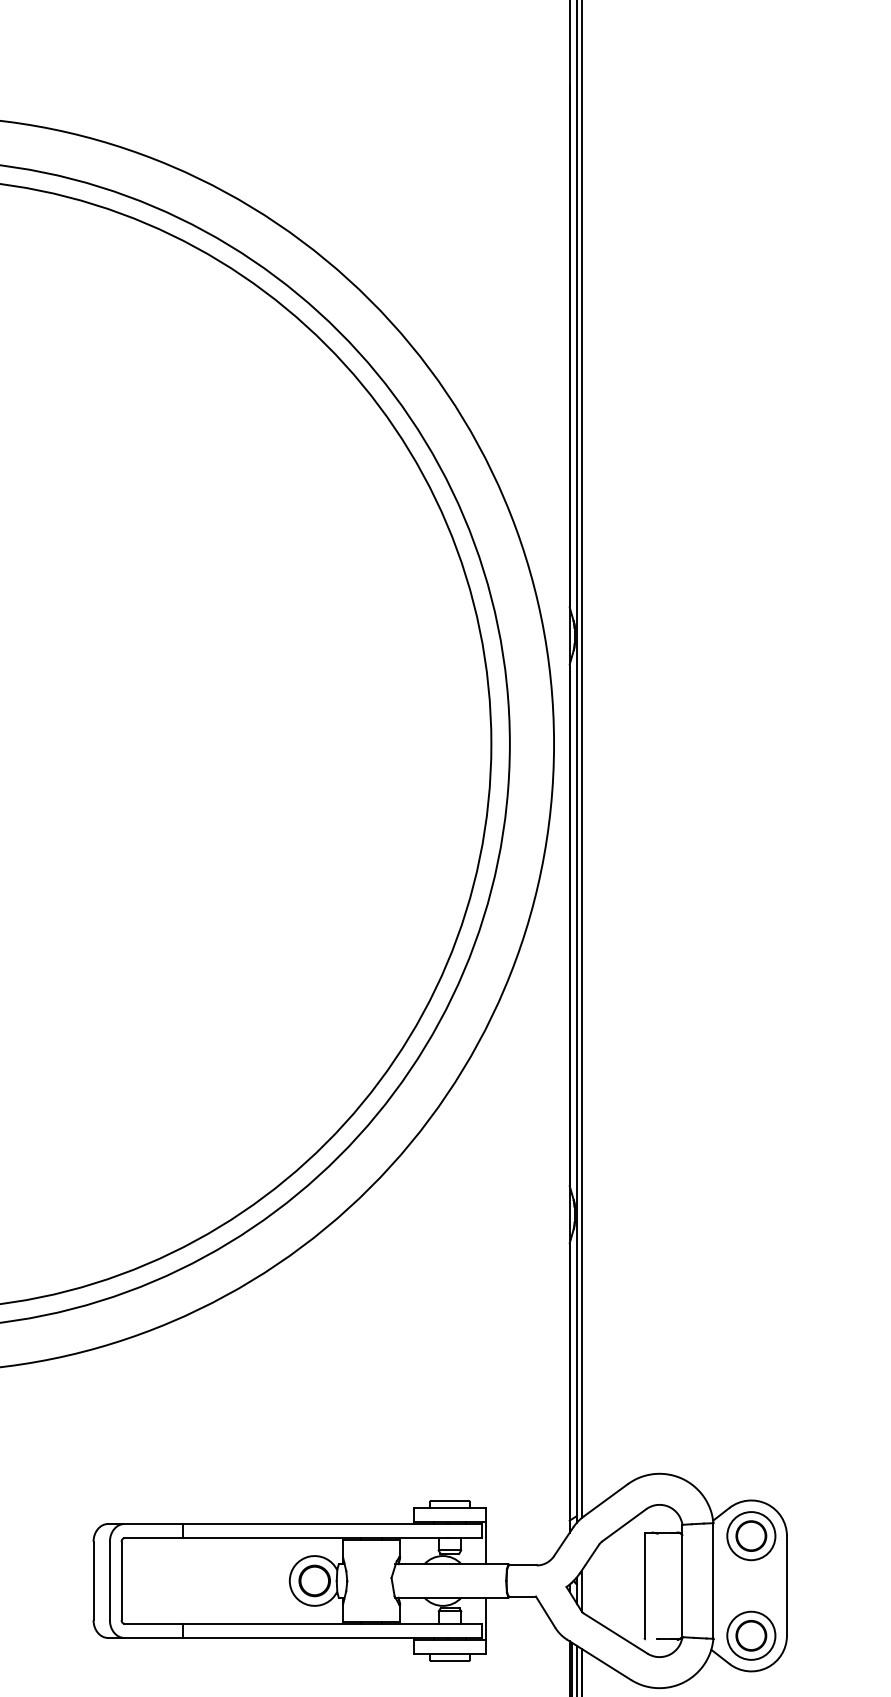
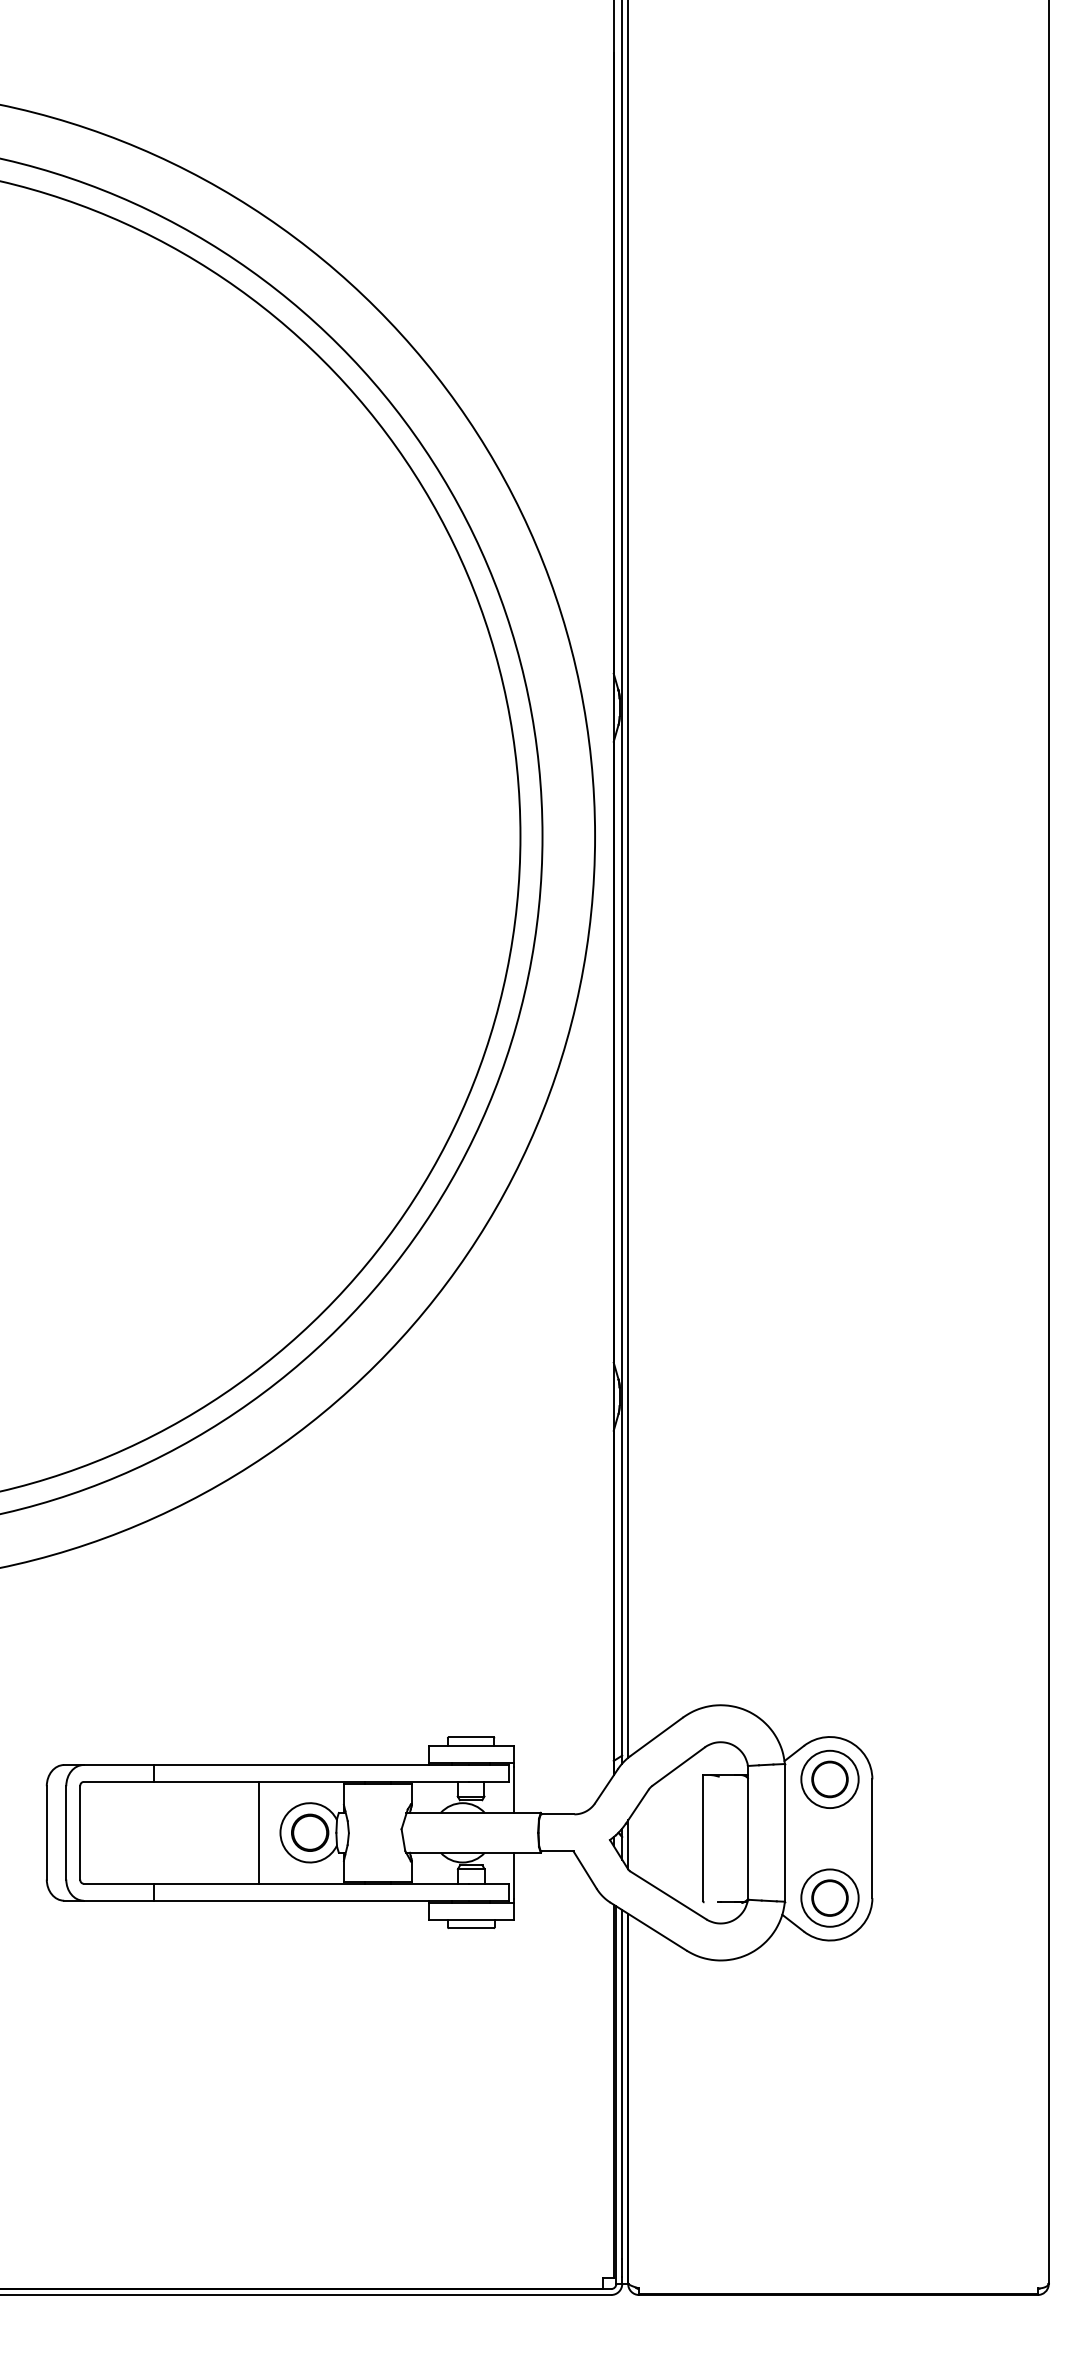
line: (272, 1580) -> (259, 1832), added

